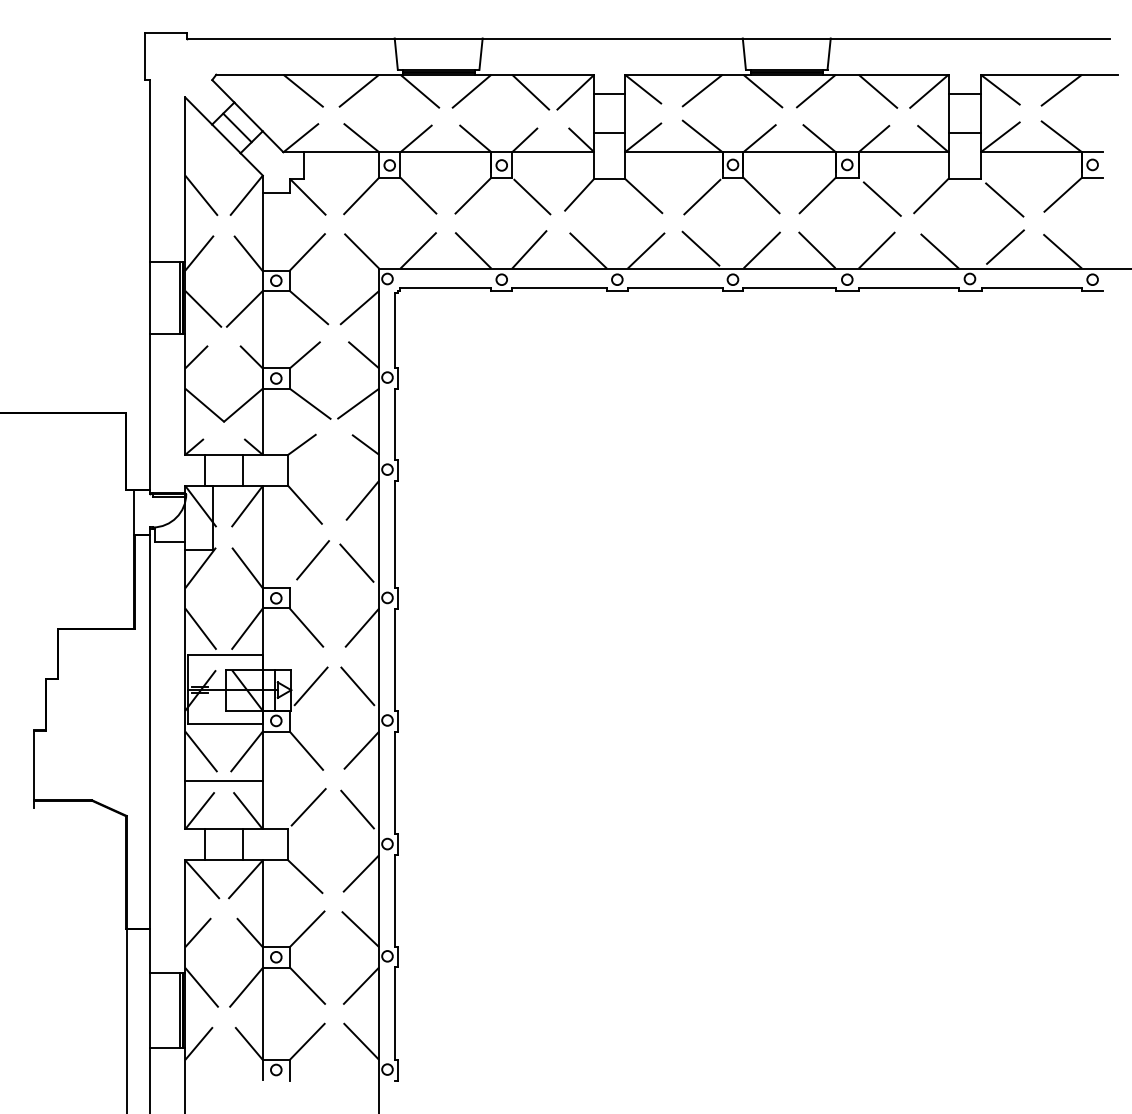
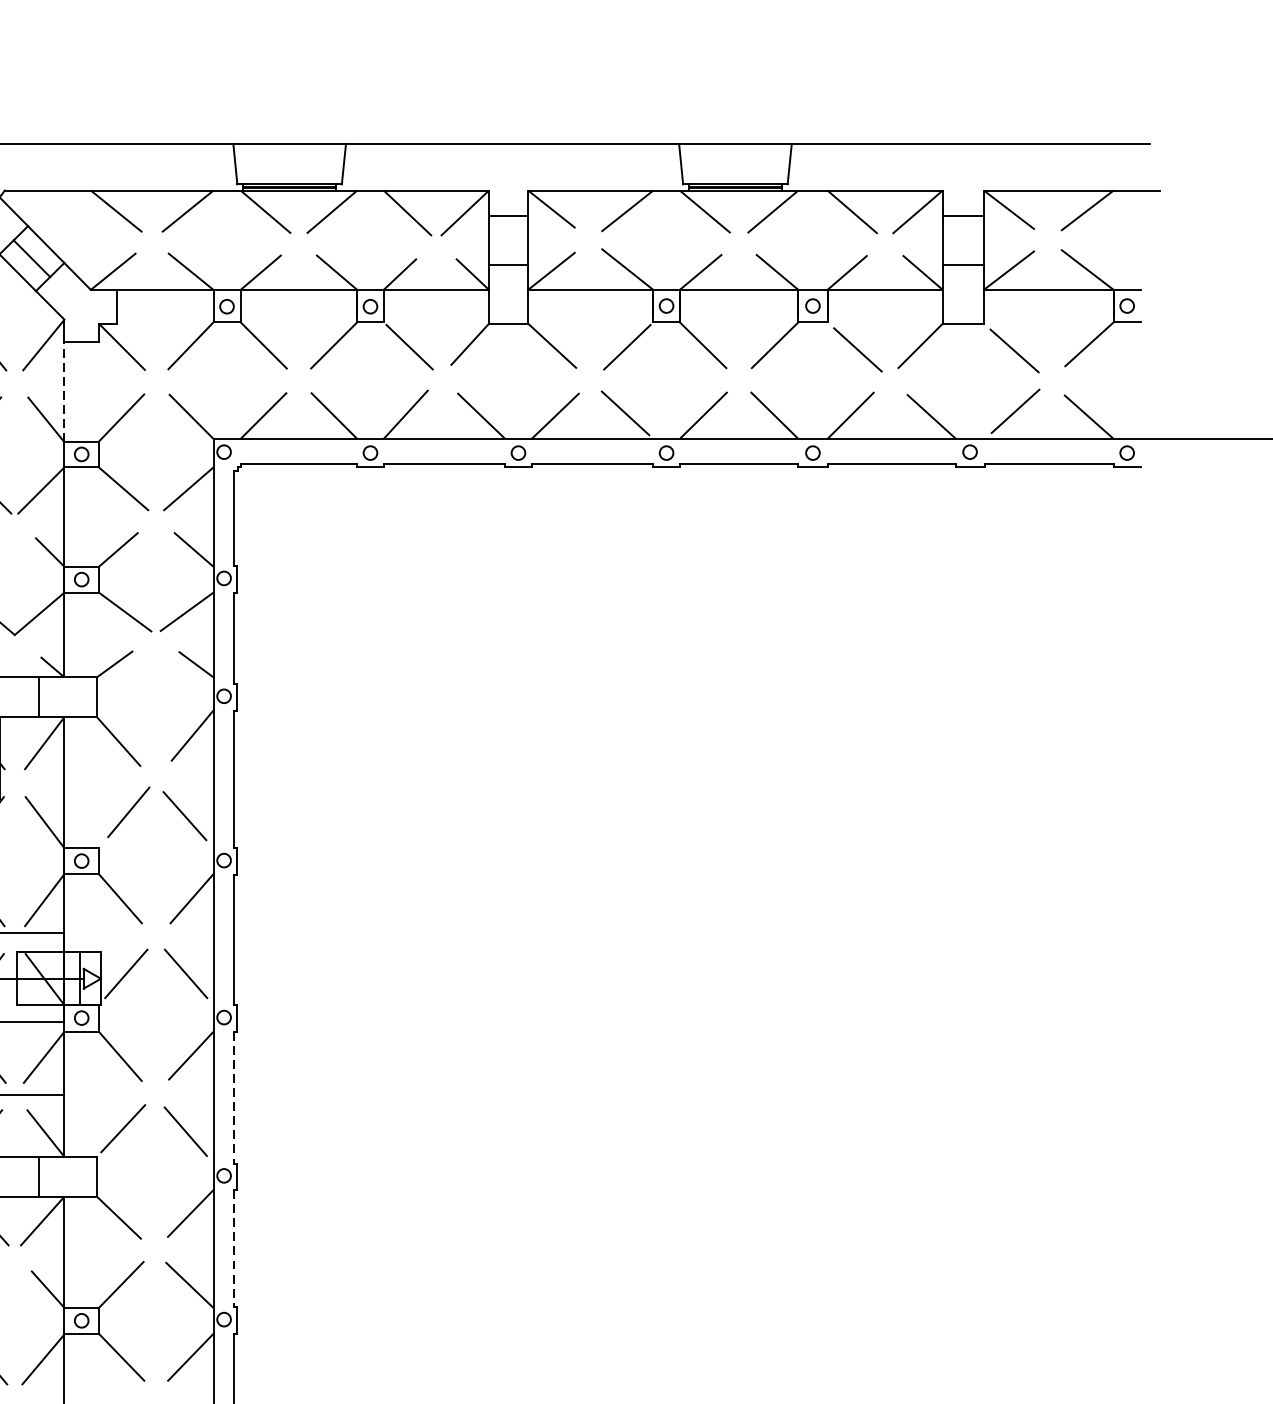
line: (262, 231) -> (64, 391), solid -> dashed
line: (395, 783) -> (234, 1098), solid -> dashed
line: (395, 900) -> (234, 1248), solid -> dashed

